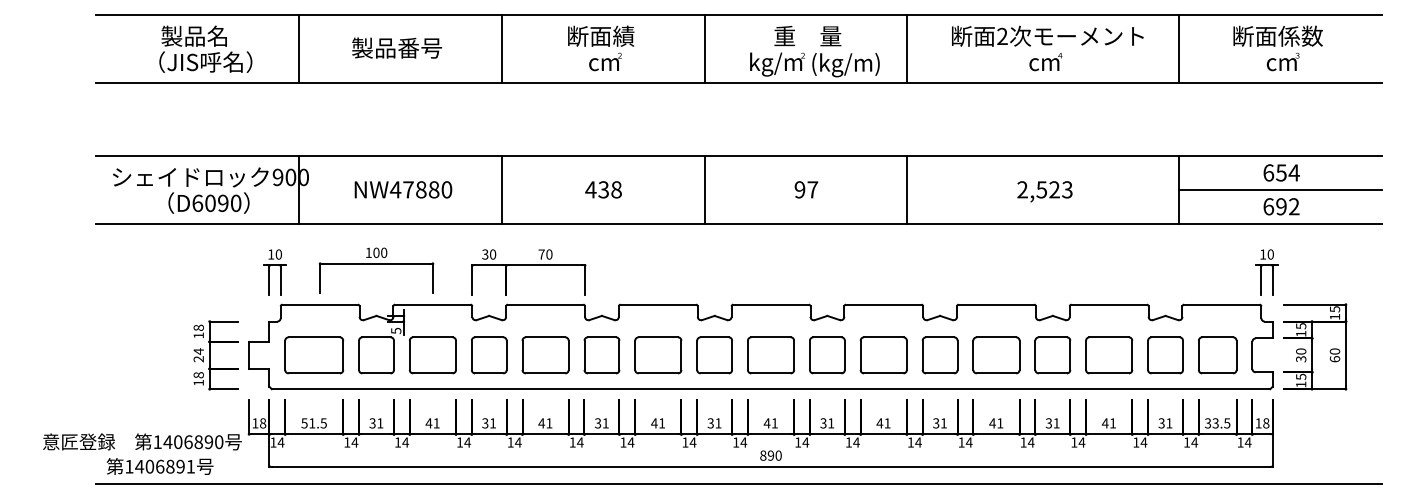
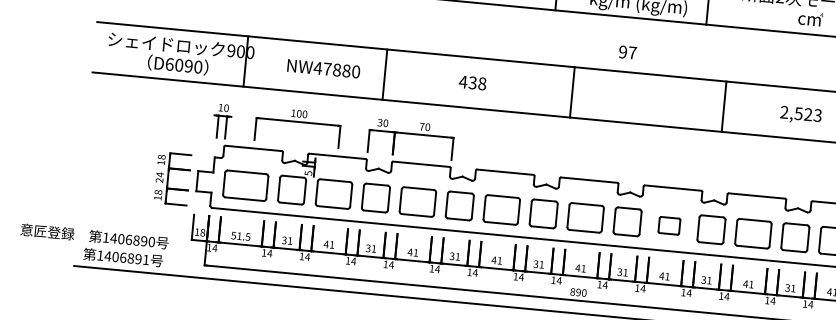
line: (501, 189) -> (384, 74), moved
line: (704, 189) -> (572, 92), moved
text: (806, 189) -> (627, 52), moved
line: (907, 189) -> (724, 106), moved
part: (883, 355) -> (669, 225), size x0.6
text: (142, 441) -> (94, 236), moved

